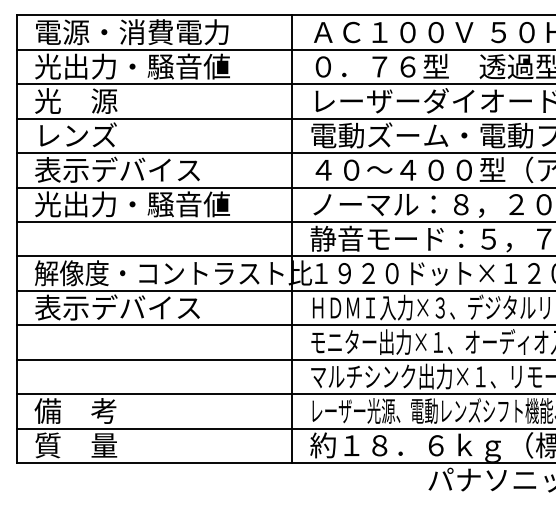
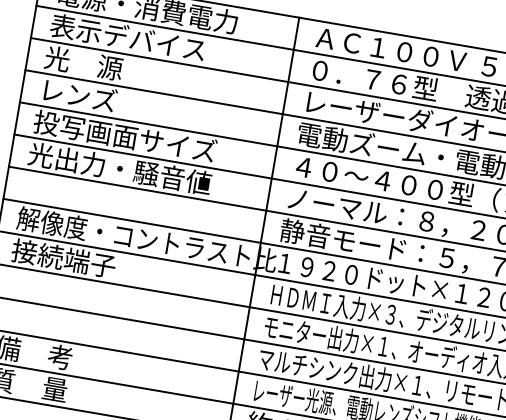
text: (132, 66) -> (141, 39), 光出力・騒音値 -> 表示デバイス
text: (132, 169) -> (125, 136), 表示デバイス -> 投写画面サイズ
text: (116, 307) -> (88, 262), 表示デバイス -> 接続端子

